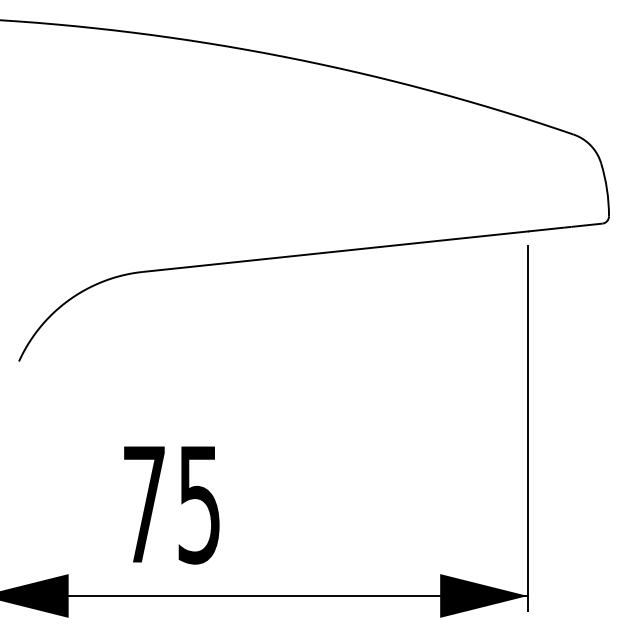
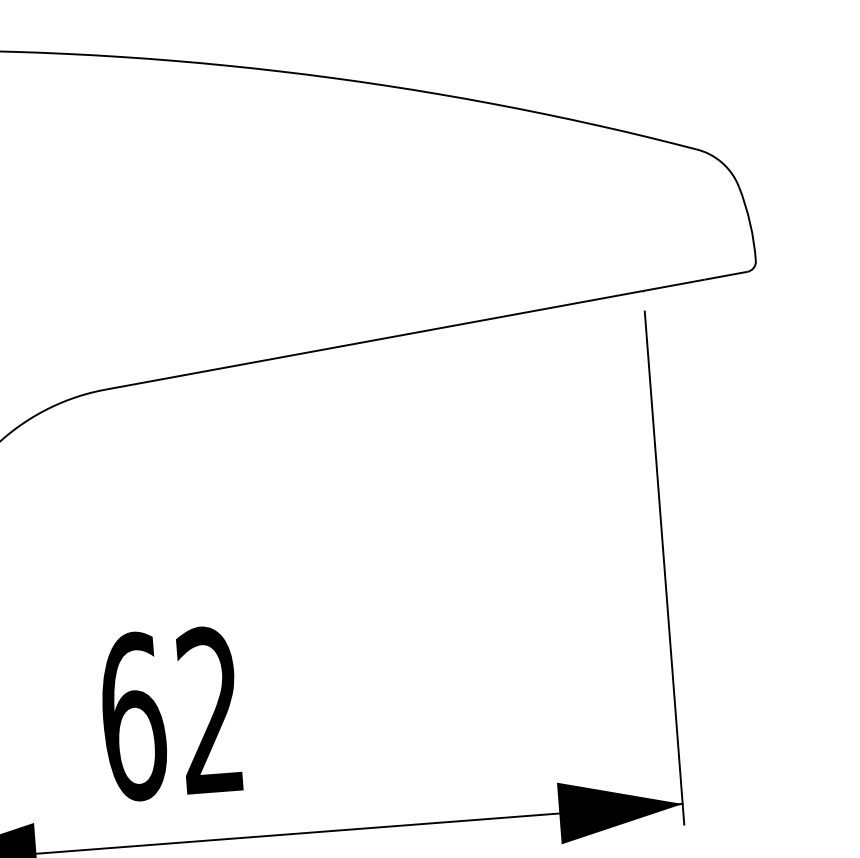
text: (171, 504) -> (171, 713), 75 -> 62

